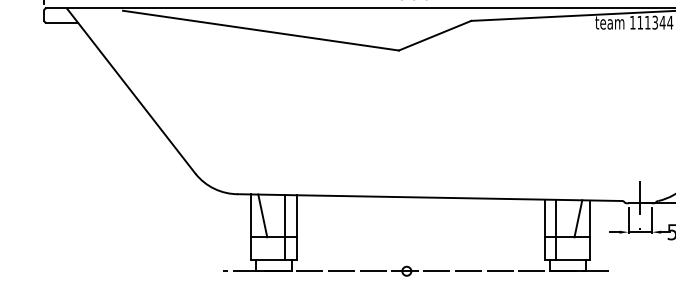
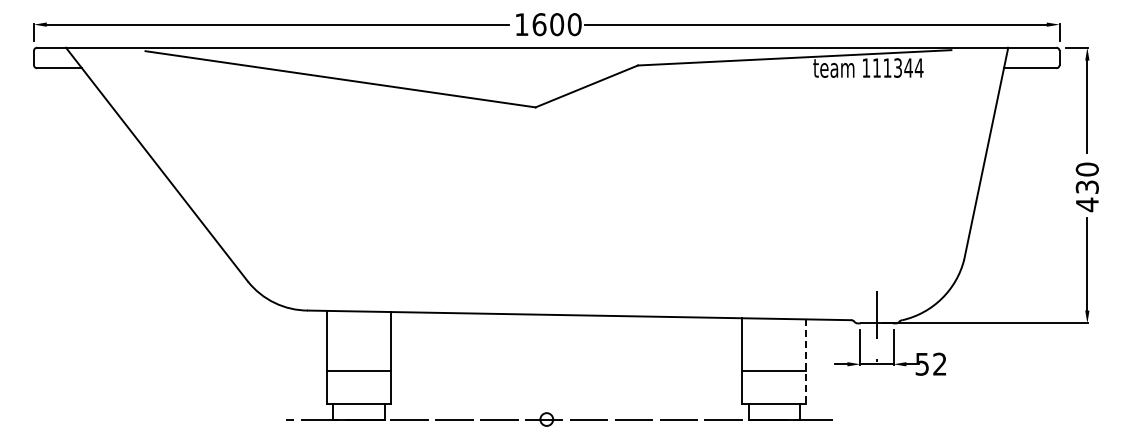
line: (262, 216) -> (342, 341), removed
line: (577, 218) -> (788, 345), removed
line: (285, 227) -> (375, 357), removed
line: (556, 229) -> (758, 360), removed
line: (590, 230) -> (806, 361), solid -> dashed

